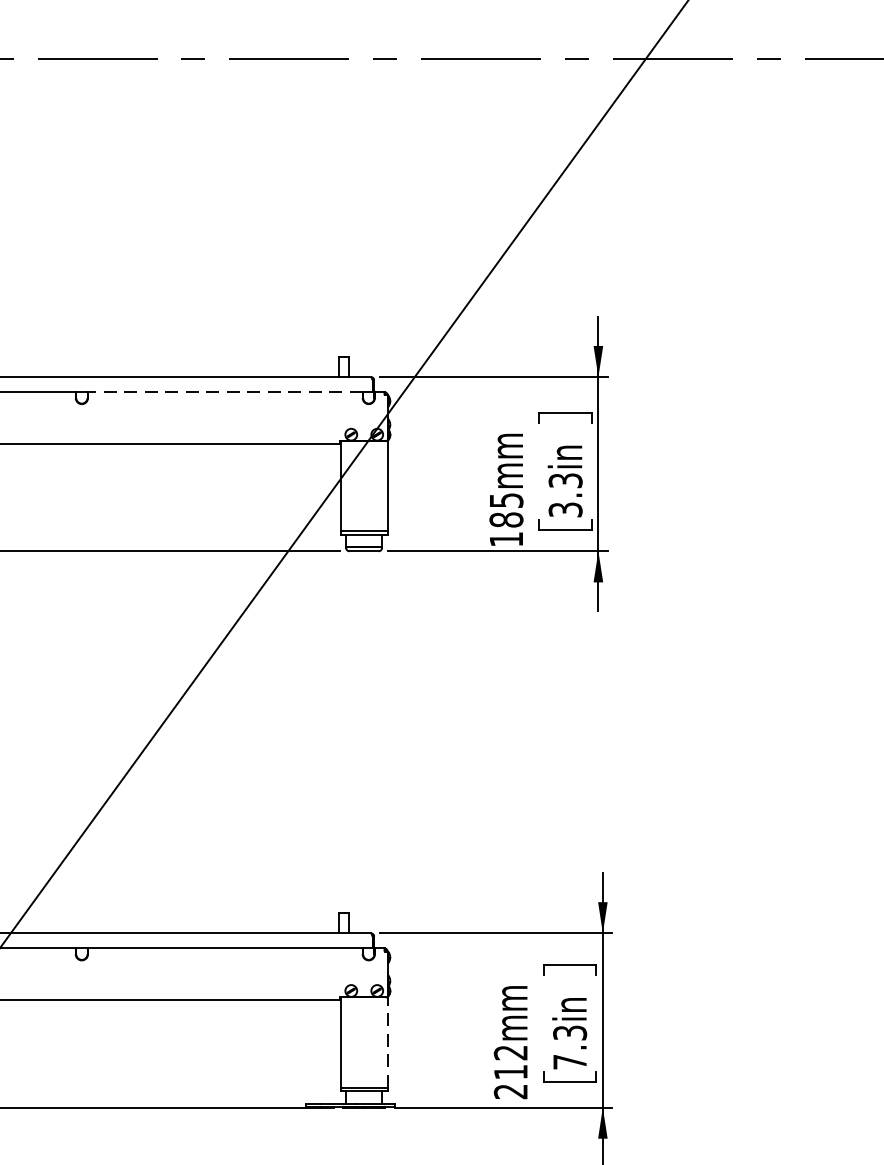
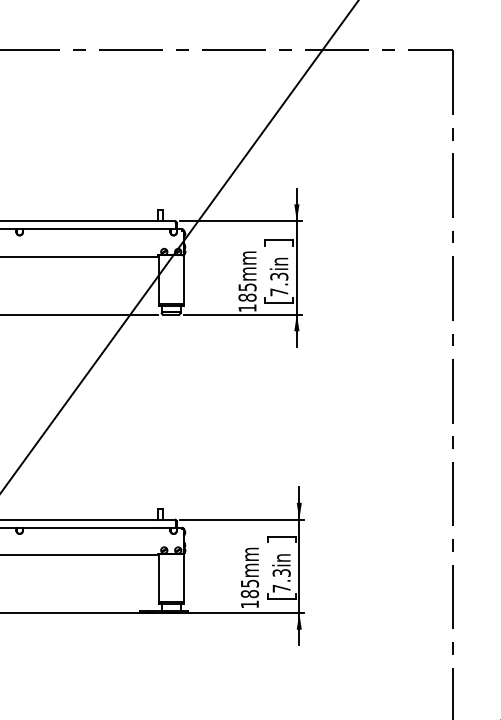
line: (224, 392) -> (96, 229), dashed -> solid
text: (565, 510) -> (279, 292), 3.3in -> 7.3in
line: (387, 1041) -> (183, 577), dashed -> solid
text: (510, 1071) -> (249, 593), 212mm -> 185mm

